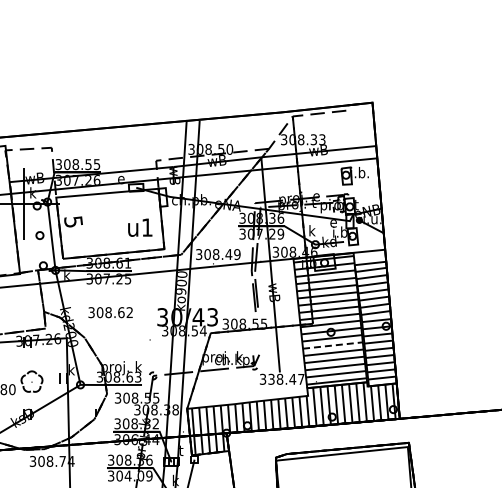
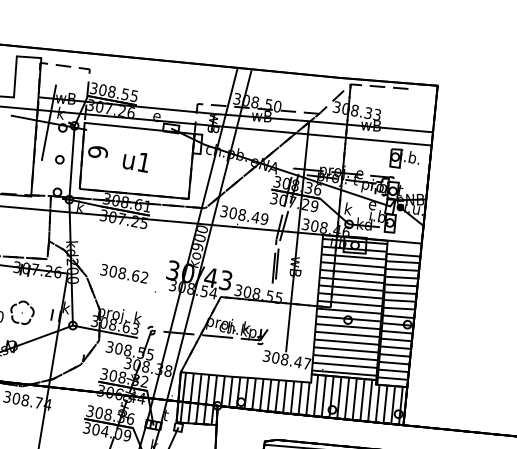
text: (73, 221) -> (98, 151), 5 -> 6
text: (140, 227) -> (136, 161), moved
text: (110, 312) -> (124, 273), moved
line: (333, 345) -> (348, 334), dashed -> solid
text: (271, 378) -> (275, 356), 338.47 -> 308.47

